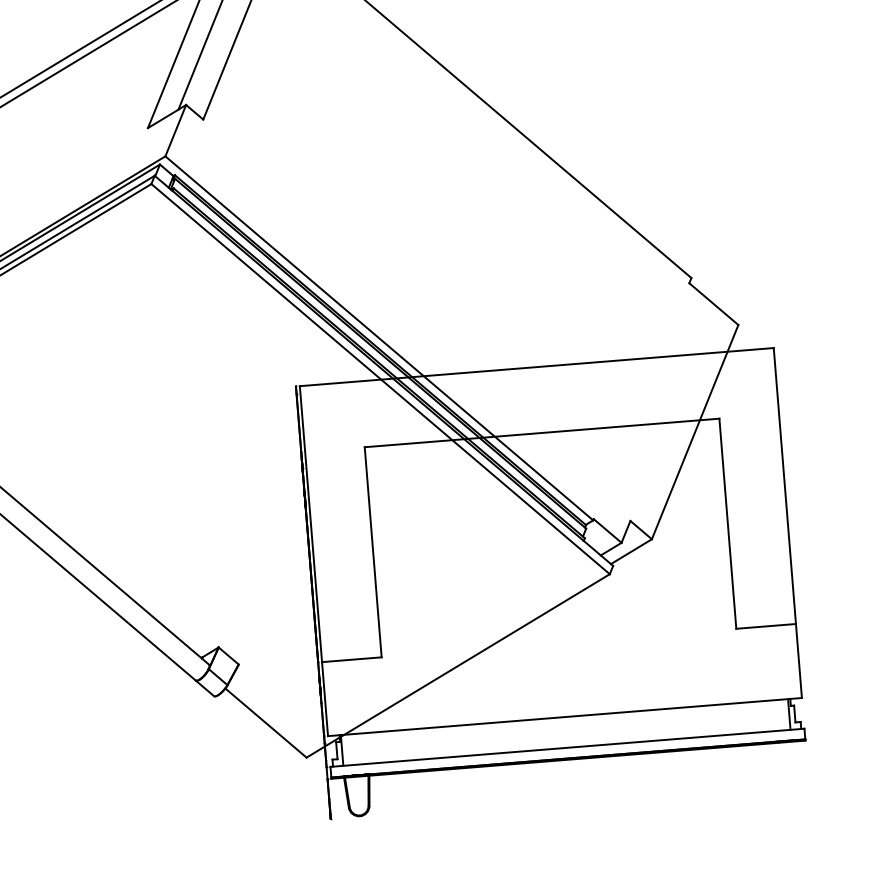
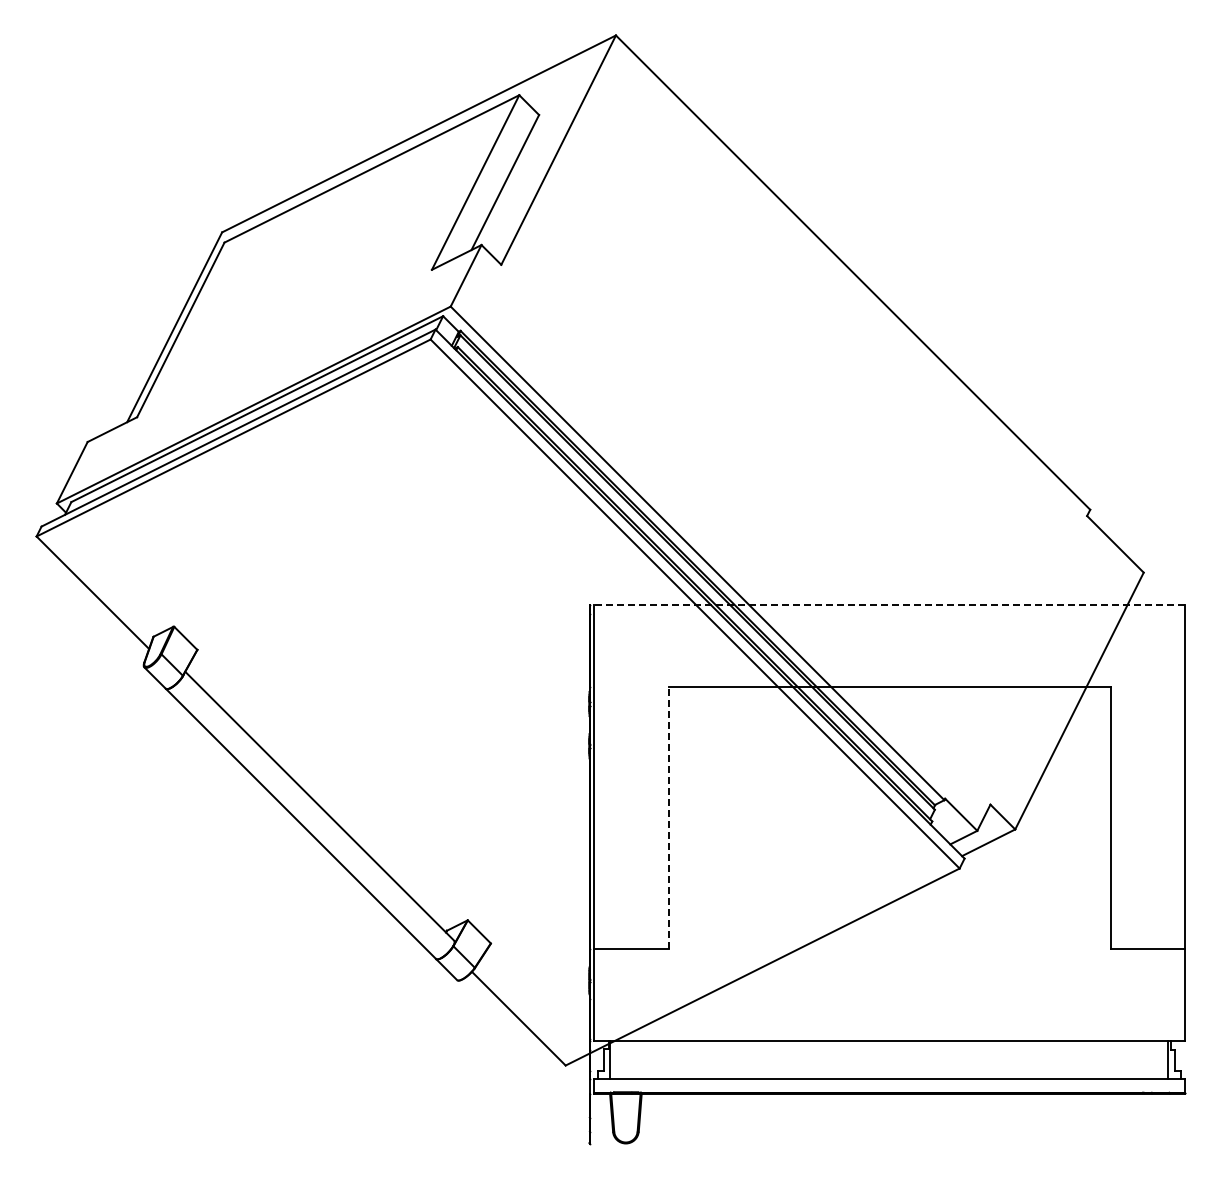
line: (536, 366) -> (889, 604), solid -> dashed
line: (373, 552) -> (668, 817), solid -> dashed

